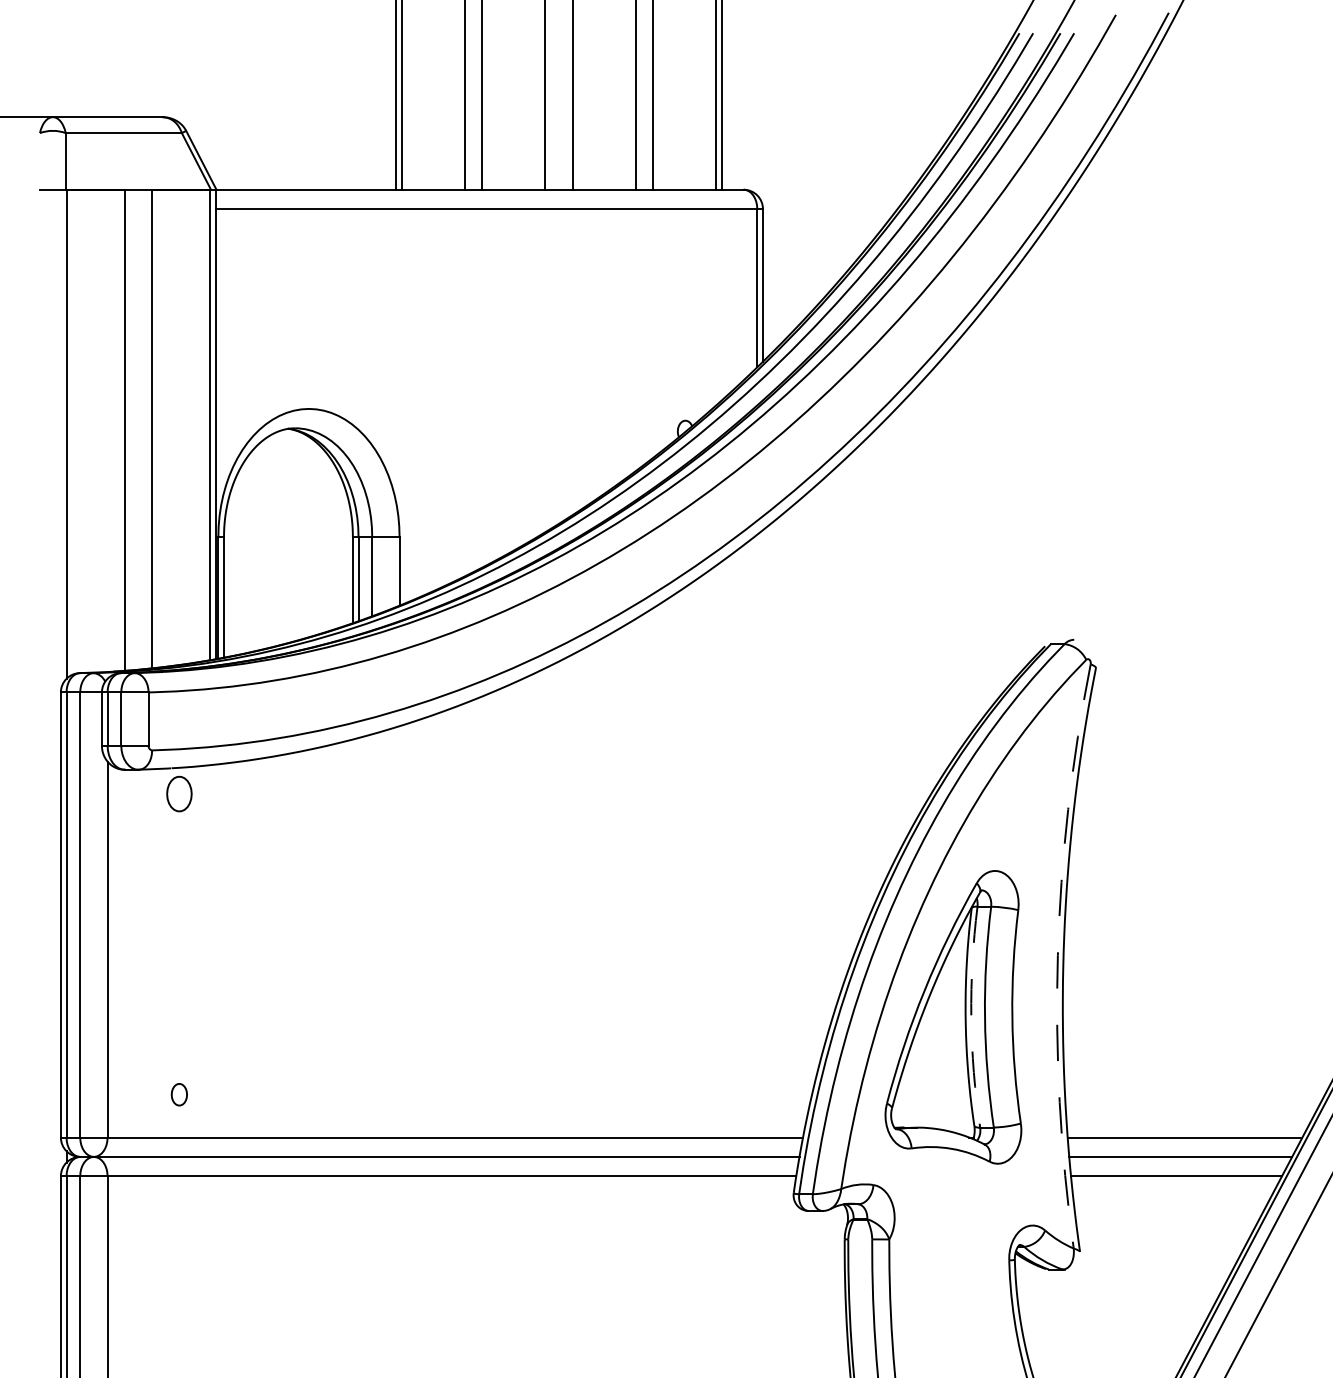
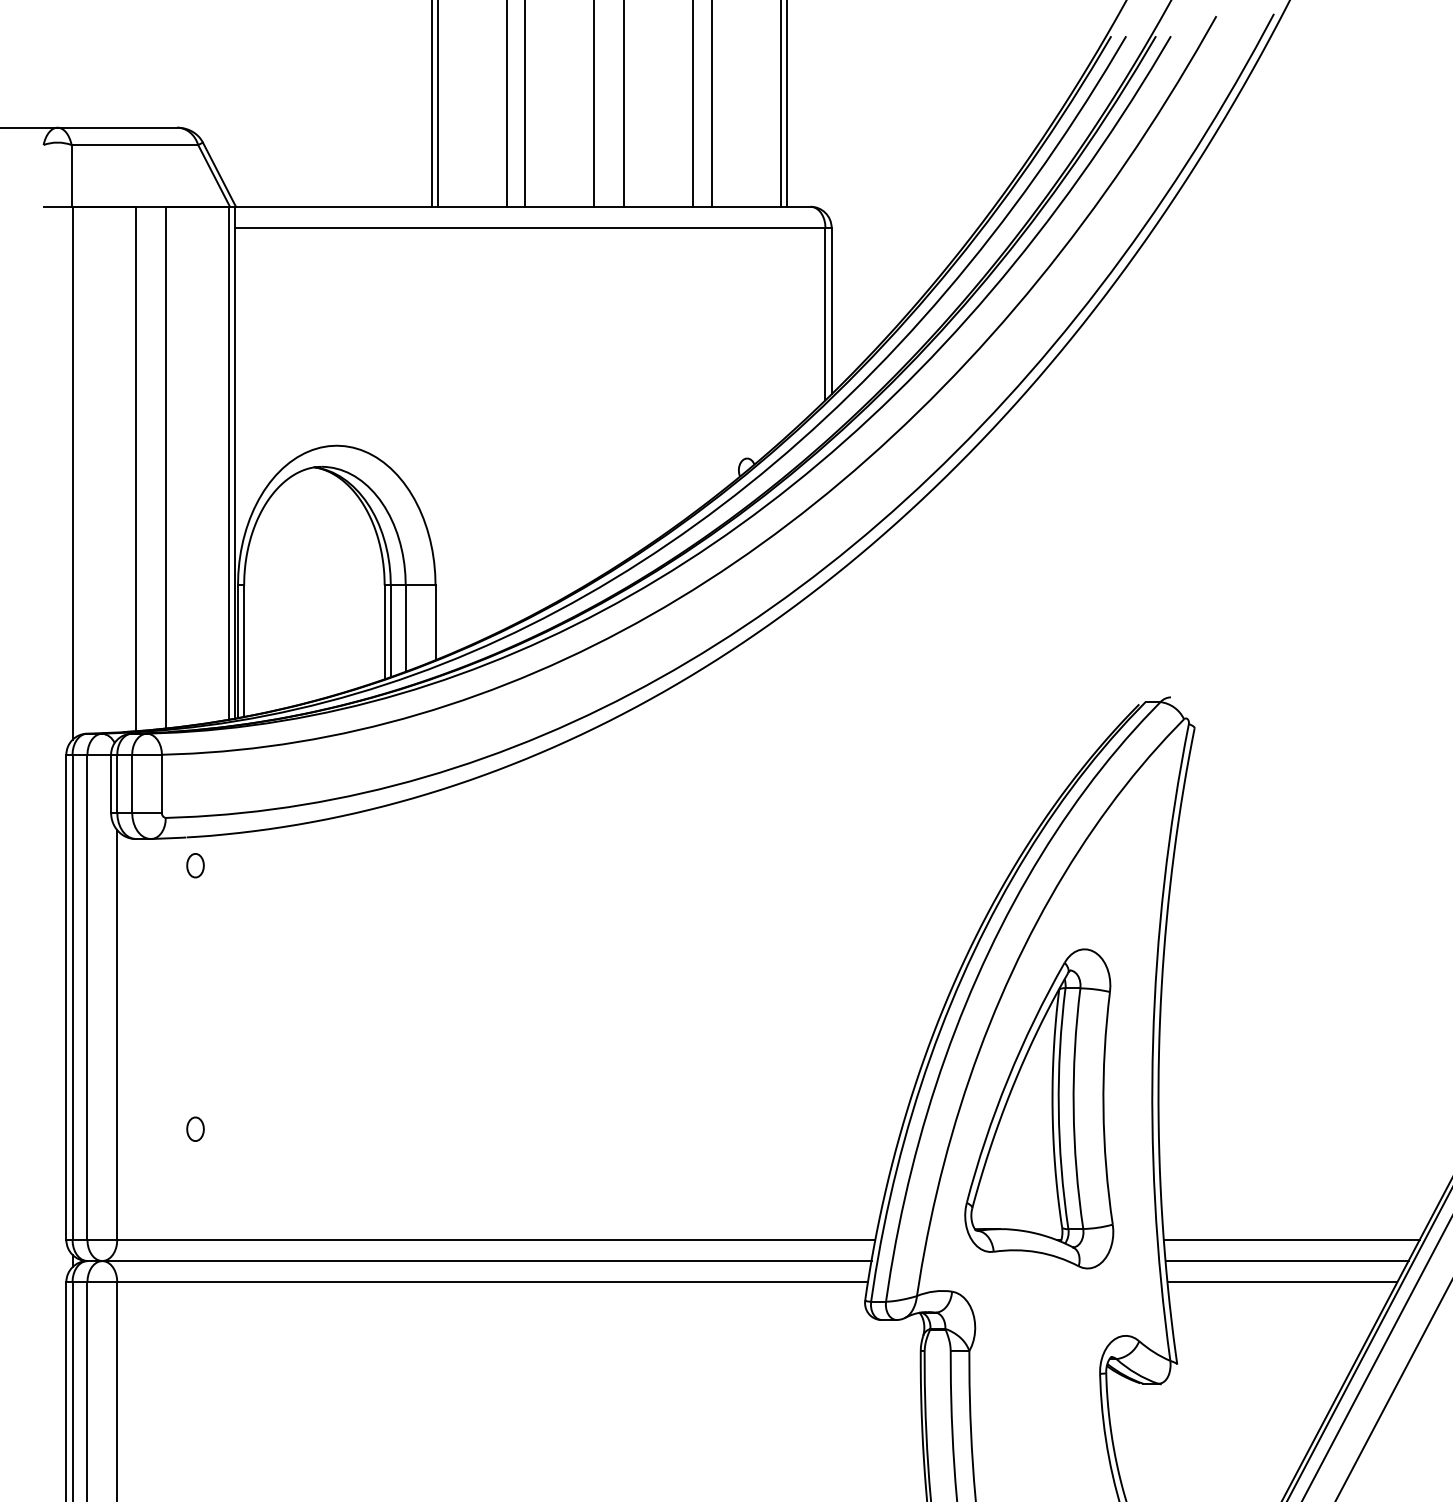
part: (179, 794) -> (195, 865), size x0.62
arc: (1058, 955) -> (1153, 1041), dashed -> solid
arc: (971, 1016) -> (1058, 1108), dashed -> solid
part: (179, 1094) -> (195, 1128), moved

